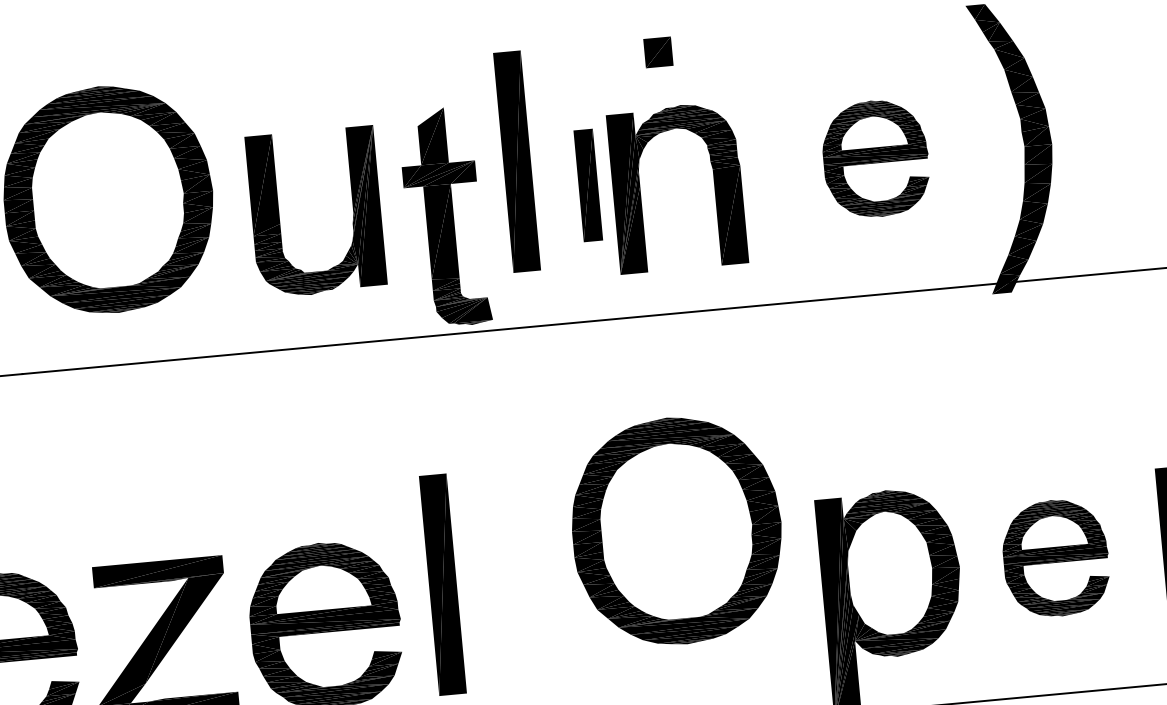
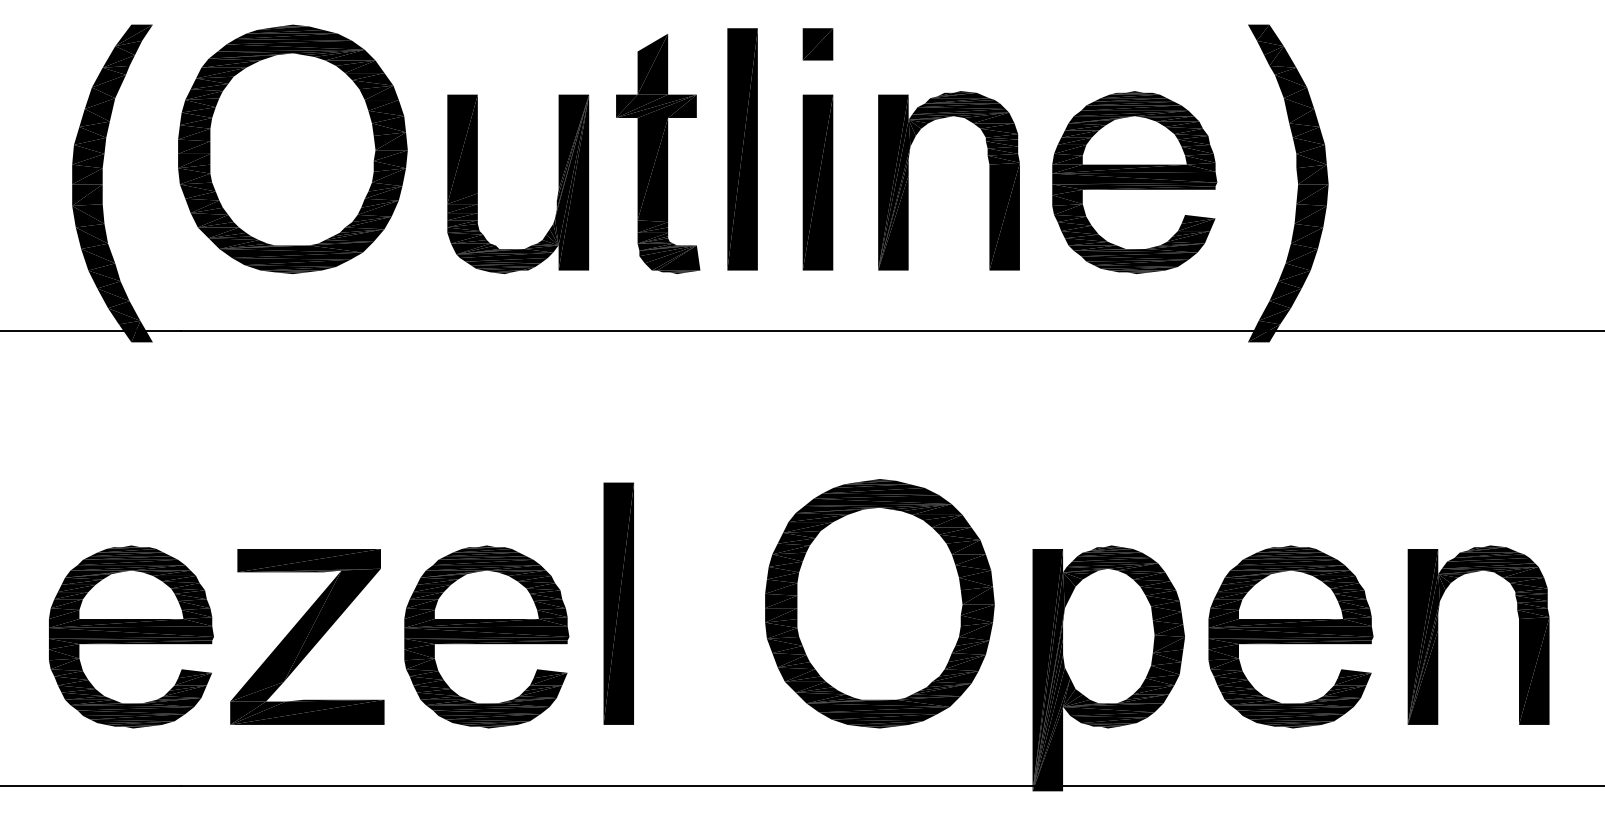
part: (657, 52) -> (817, 44), moved
part: (875, 158) -> (1134, 182), size x1.43
part: (587, 185) -> (817, 182), size x1.43
part: (640, 190) -> (908, 180), moved
part: (445, 217) -> (658, 153), moved
part: (676, 530) -> (879, 603), moved
part: (1055, 557) -> (1290, 636), size x1.43

